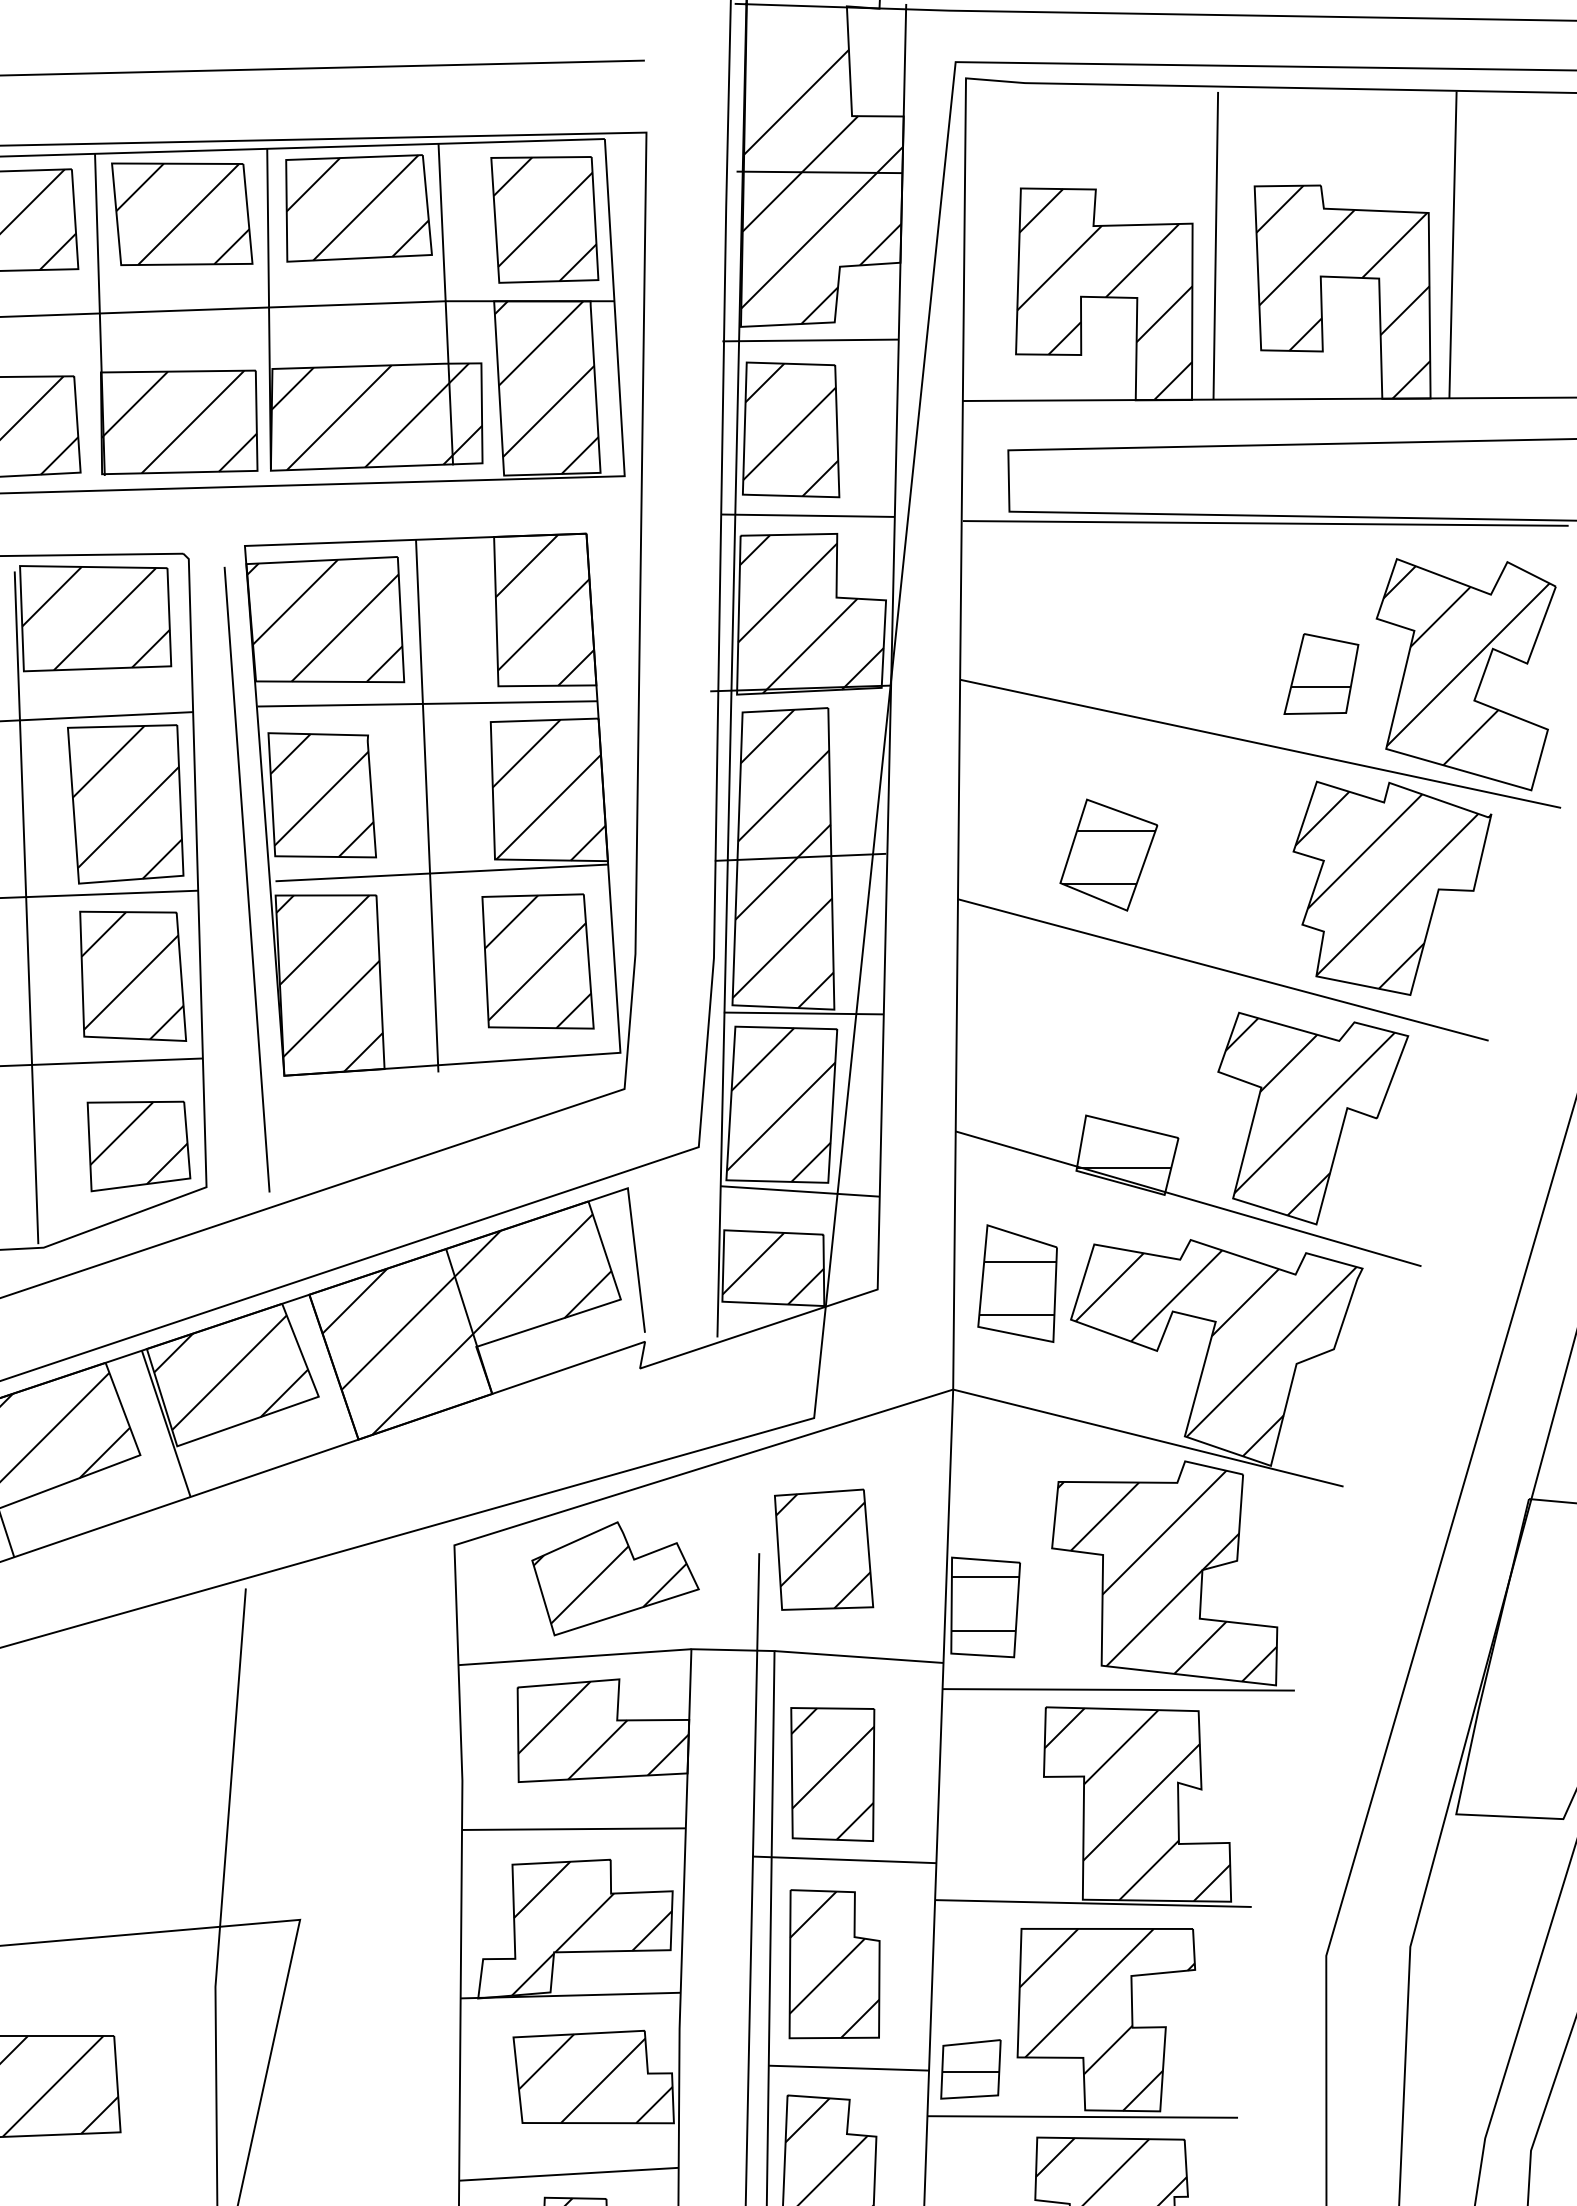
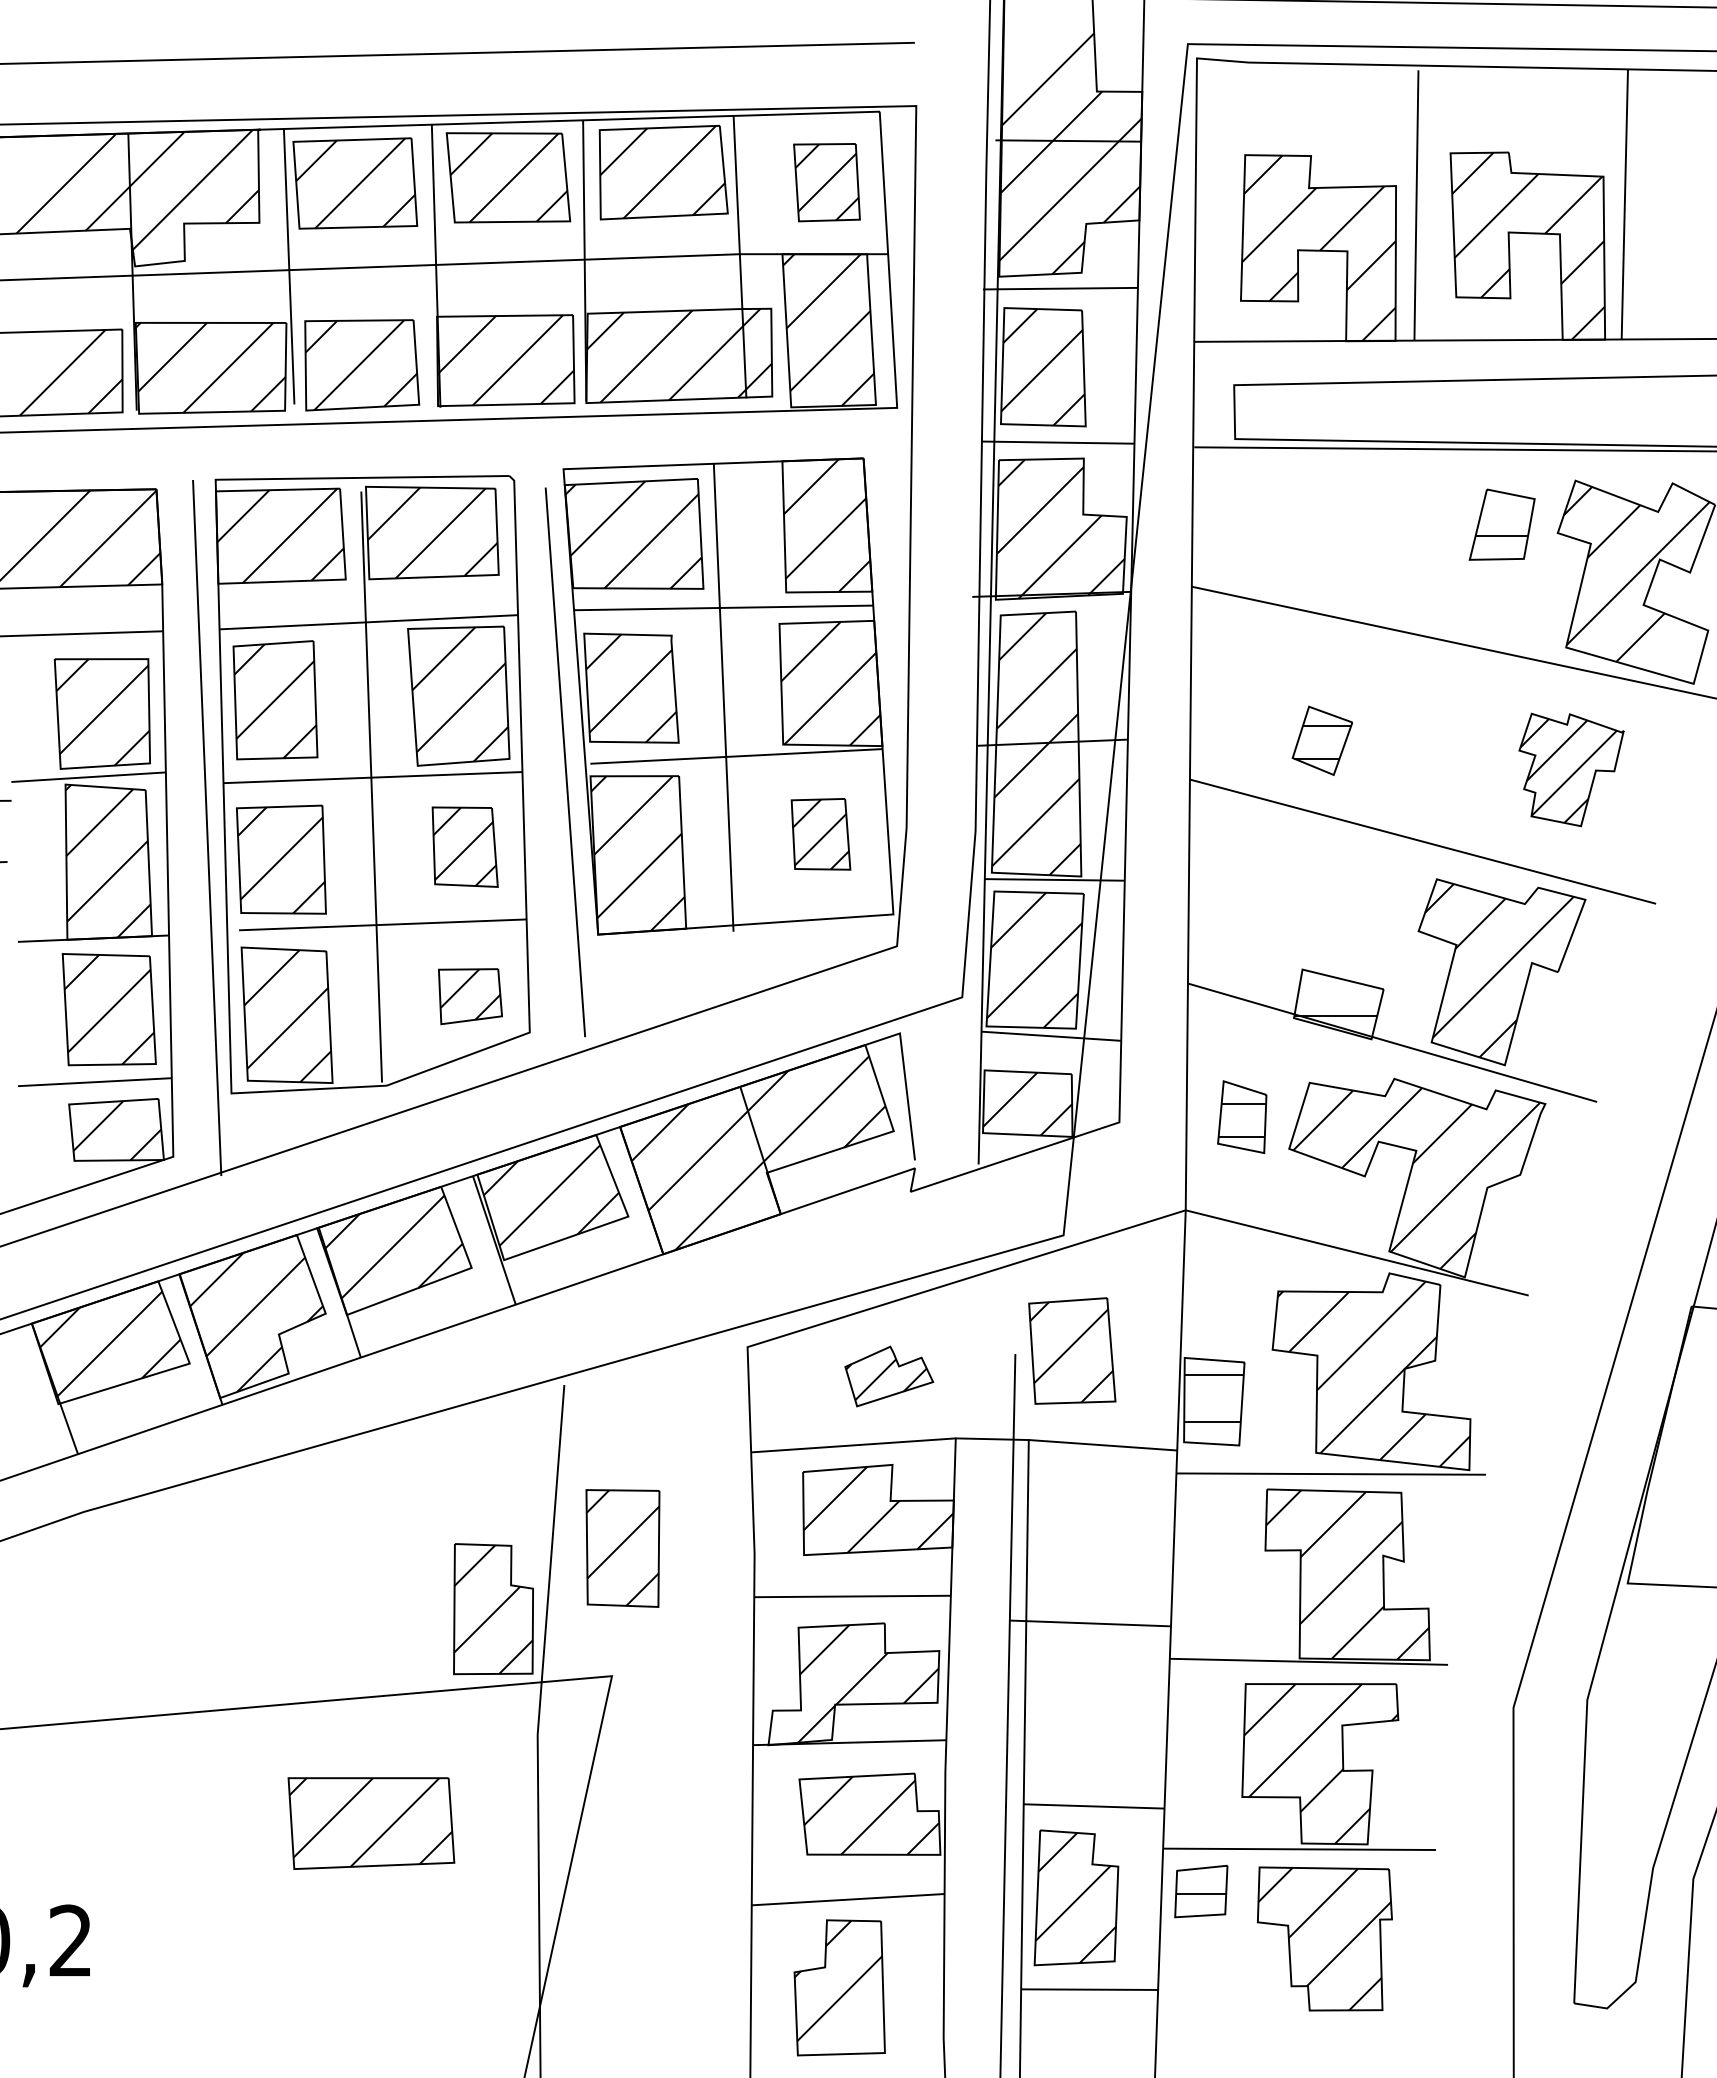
part: (544, 219) -> (826, 182), size x0.7
part: (1320, 673) -> (1501, 524), moved
part: (1108, 854) -> (1322, 740), size x0.7
part: (1392, 887) -> (1571, 769), size x0.6
part: (537, 961) -> (820, 834), size x0.6
part: (132, 975) -> (464, 846), size x0.7
part: (139, 1146) -> (470, 996), size x0.7
part: (1016, 1282) -> (1241, 1116), size x0.7
part: (615, 1578) -> (889, 1376), size x0.6
part: (832, 1774) -> (622, 1548), moved
part: (834, 1964) -> (493, 1609), moved
part: (971, 2069) -> (1201, 1891), moved

